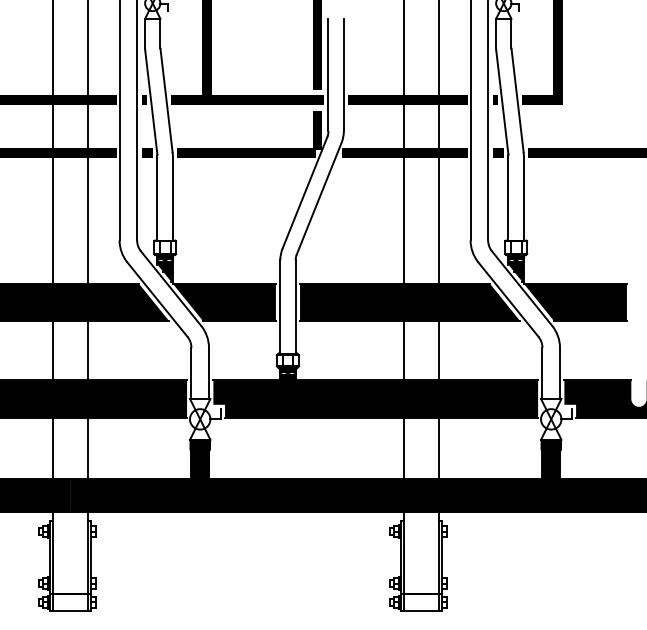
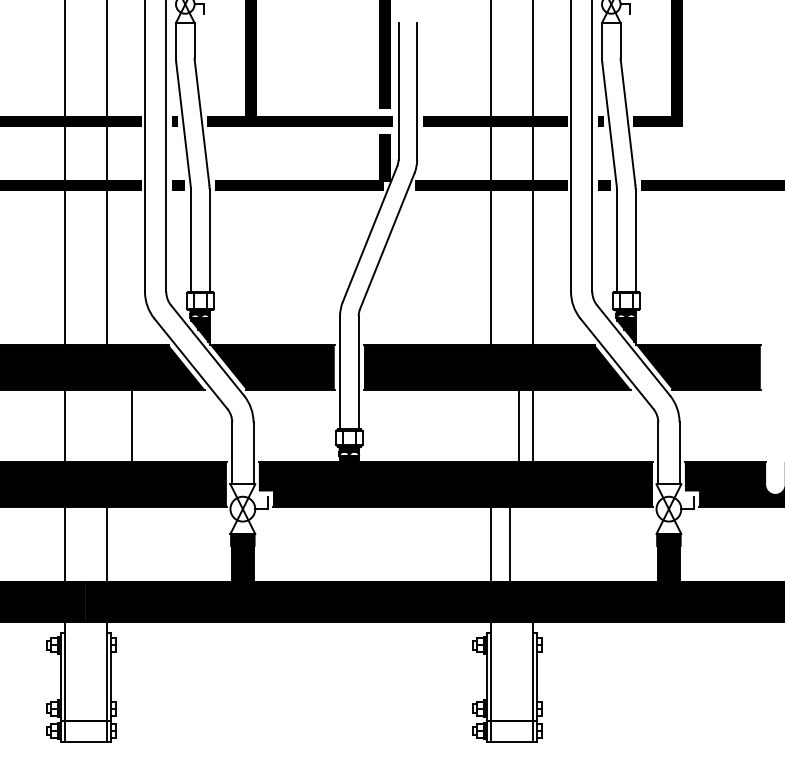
line: (88, 350) -> (132, 425), moved
line: (404, 350) -> (518, 425), moved
line: (439, 448) -> (510, 544), moved

